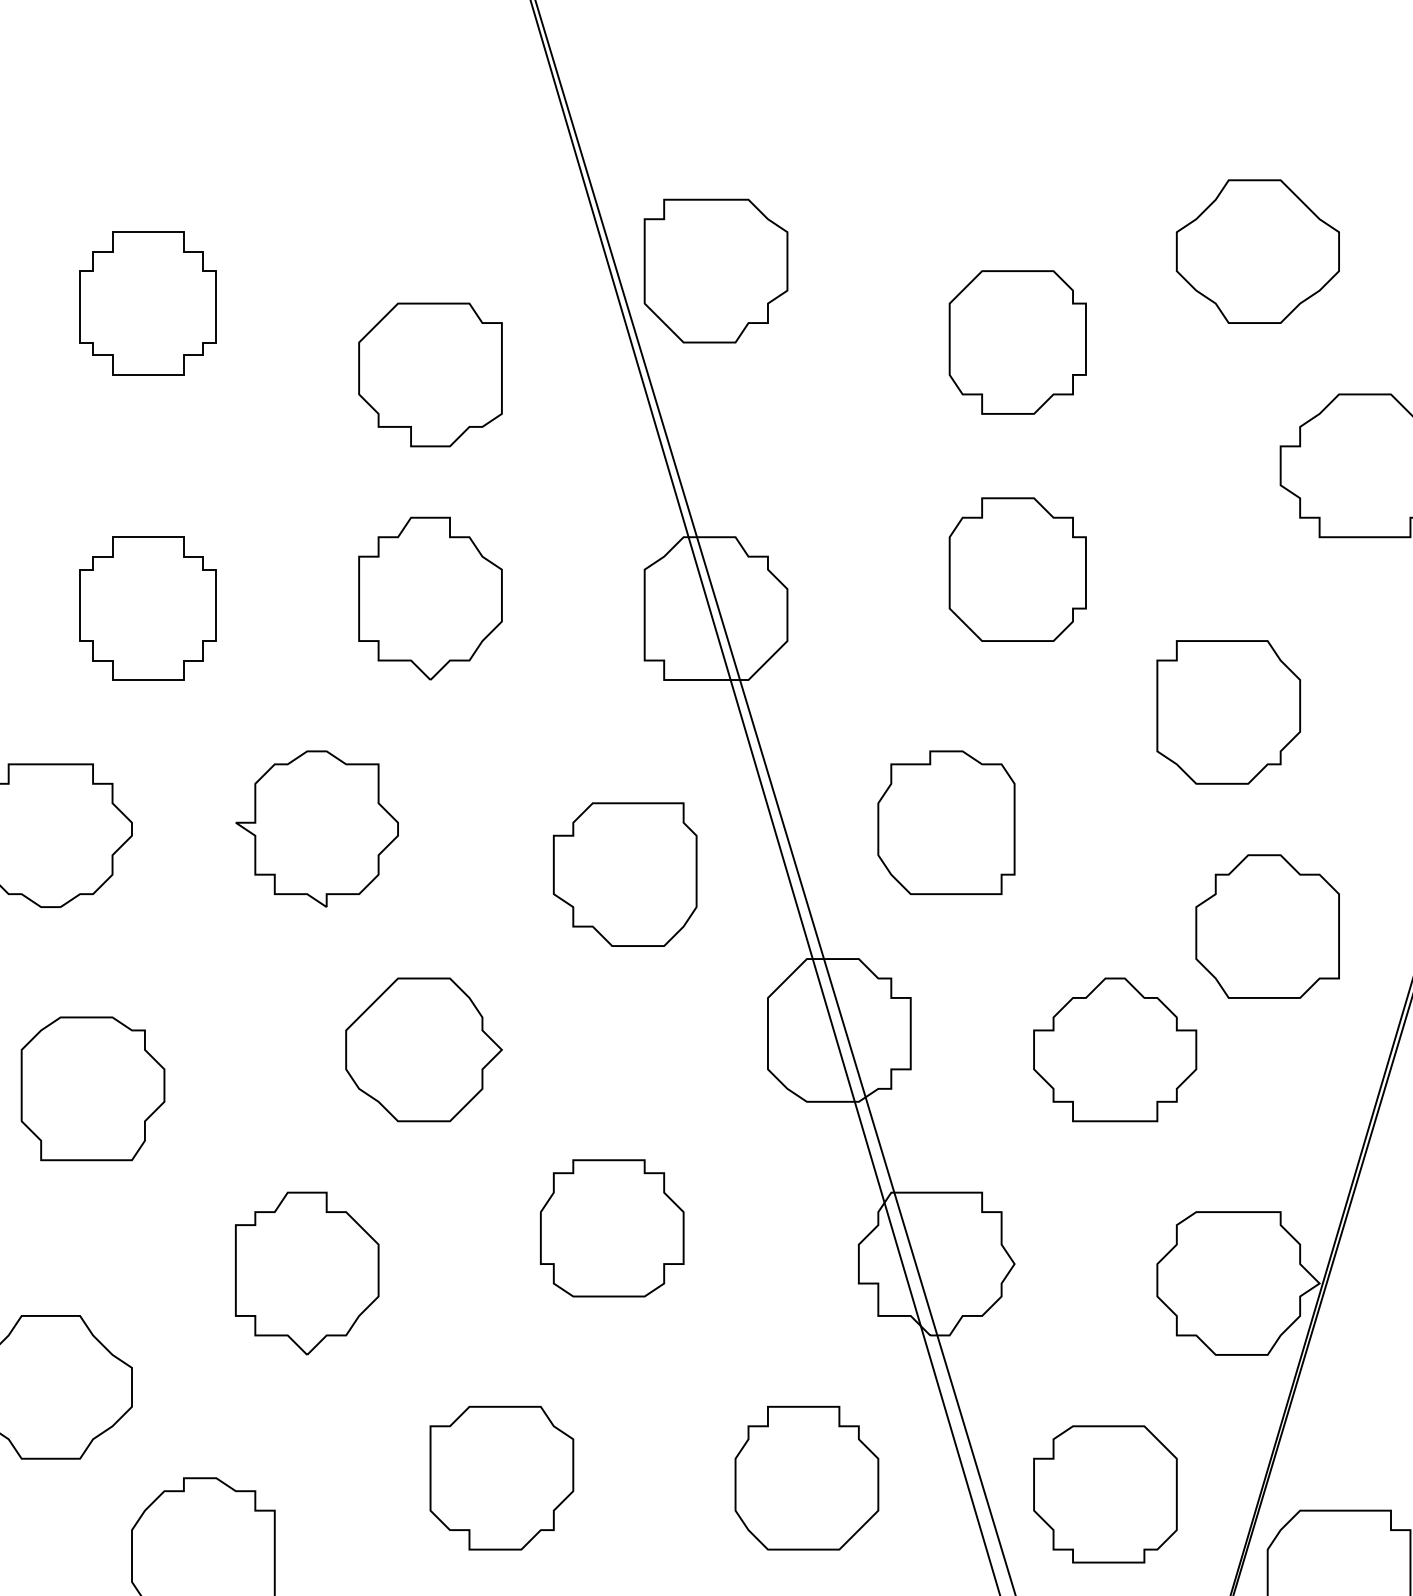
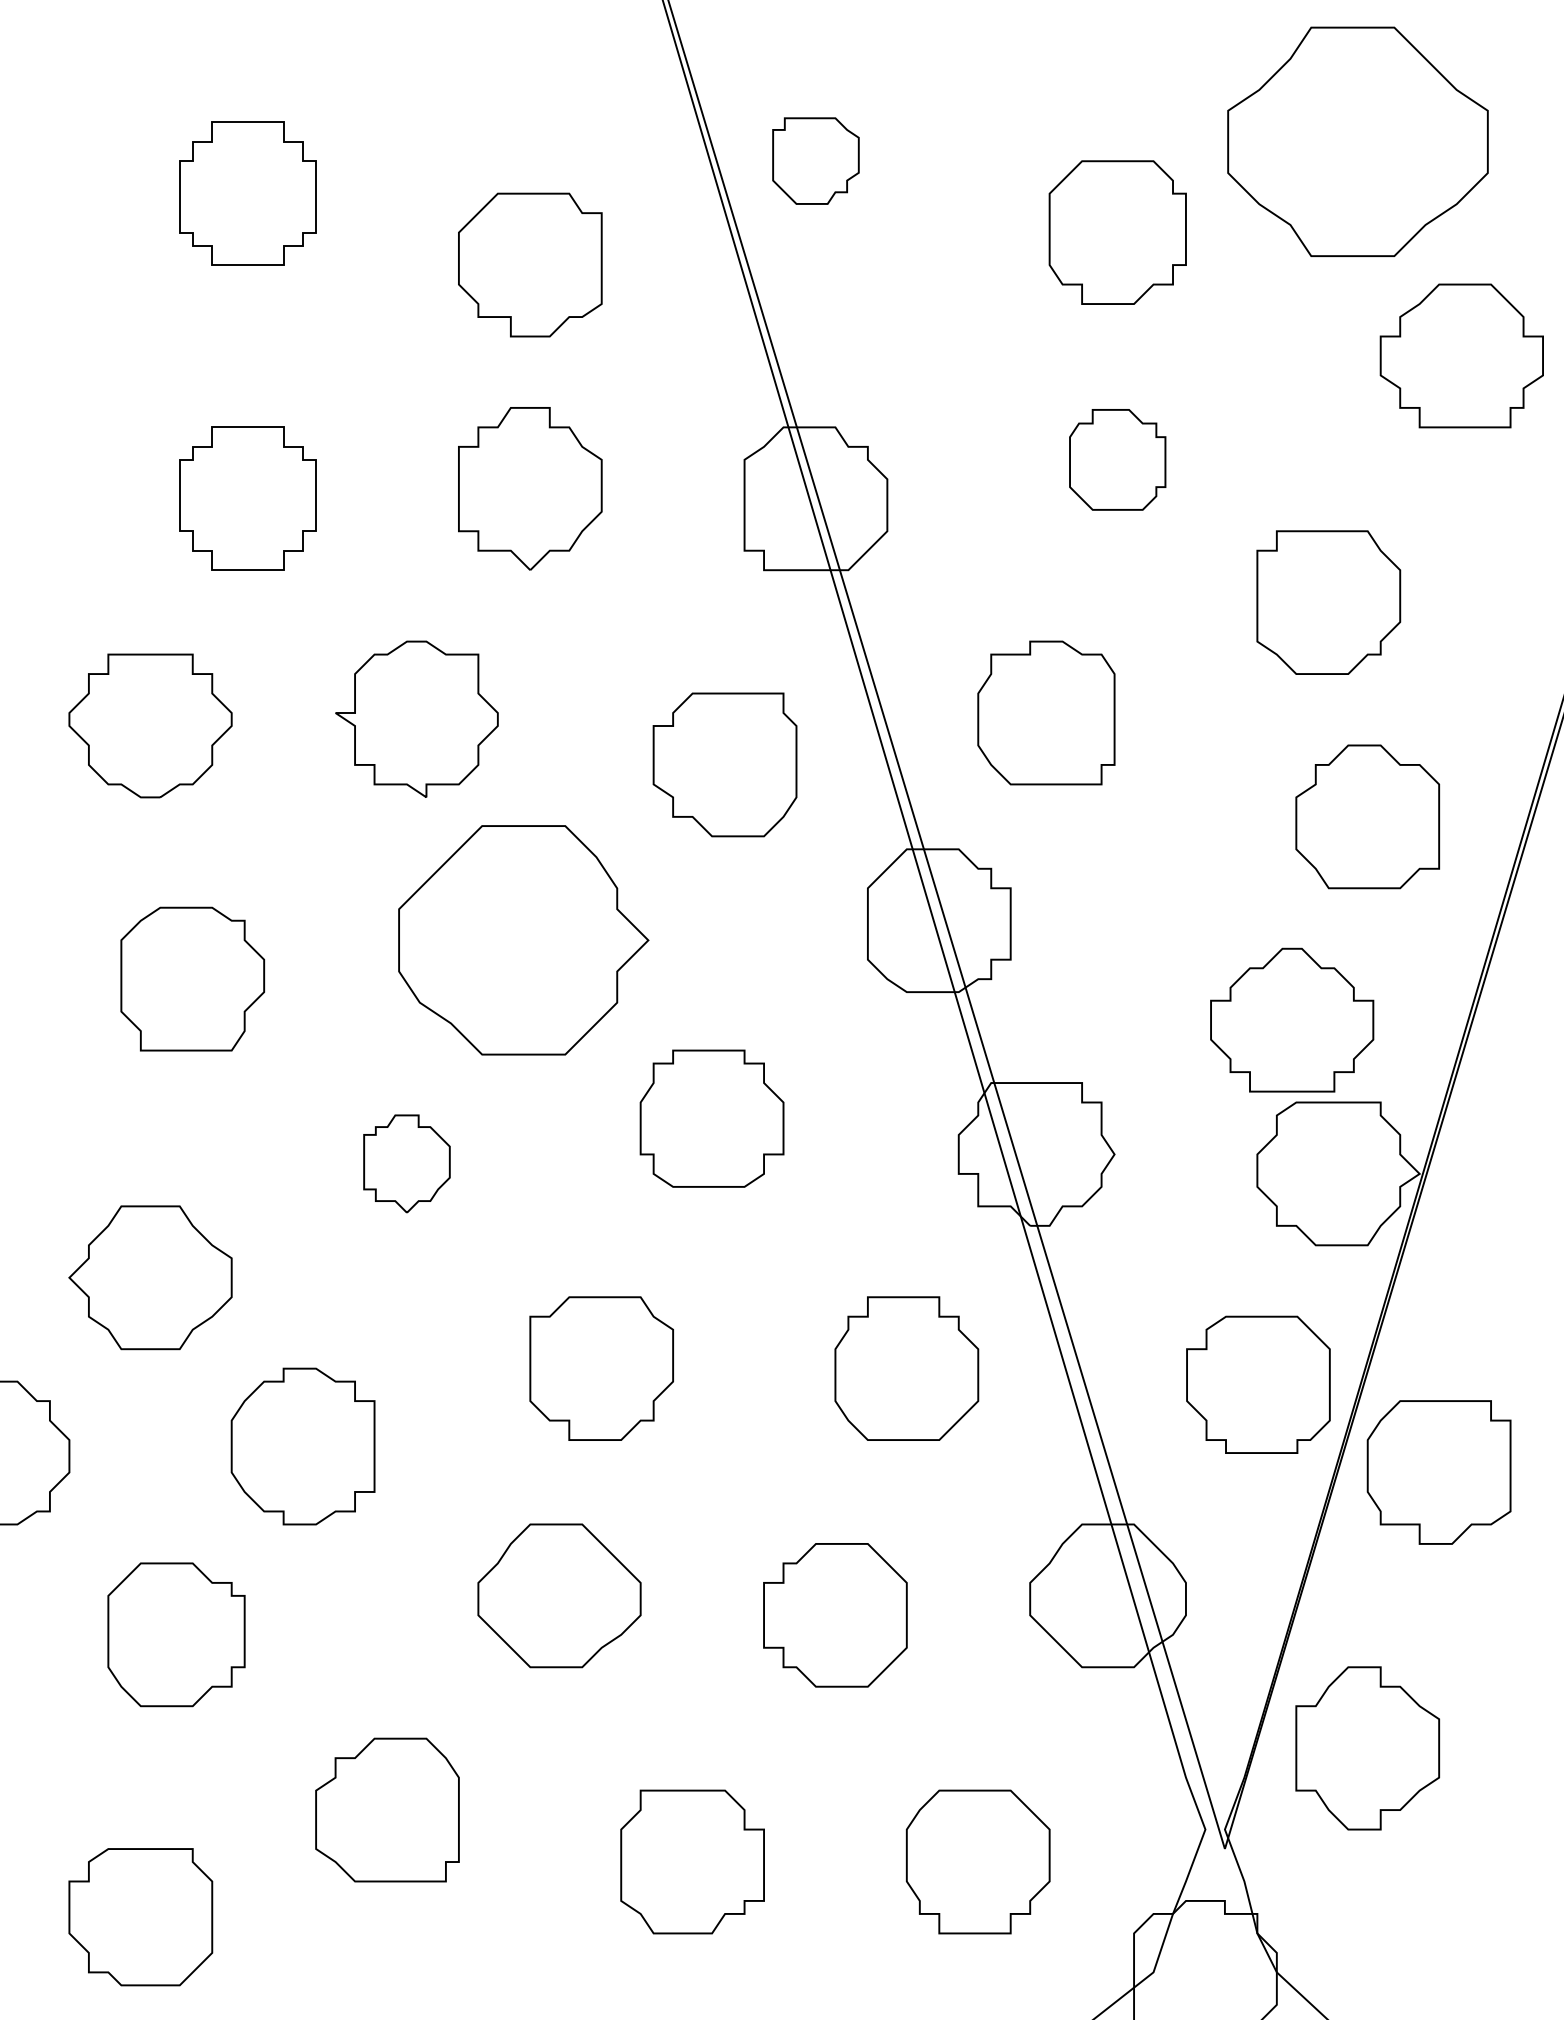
part: (1257, 251) -> (1357, 141), size x1.6
part: (715, 270) -> (815, 160), size x0.6
part: (1017, 569) -> (1117, 459), size x0.7
part: (423, 1049) -> (523, 939), size x1.6
part: (1115, 1049) -> (1292, 1019), moved
part: (306, 1273) -> (406, 1163), size x0.6
part: (1105, 1494) -> (1258, 1384), moved

